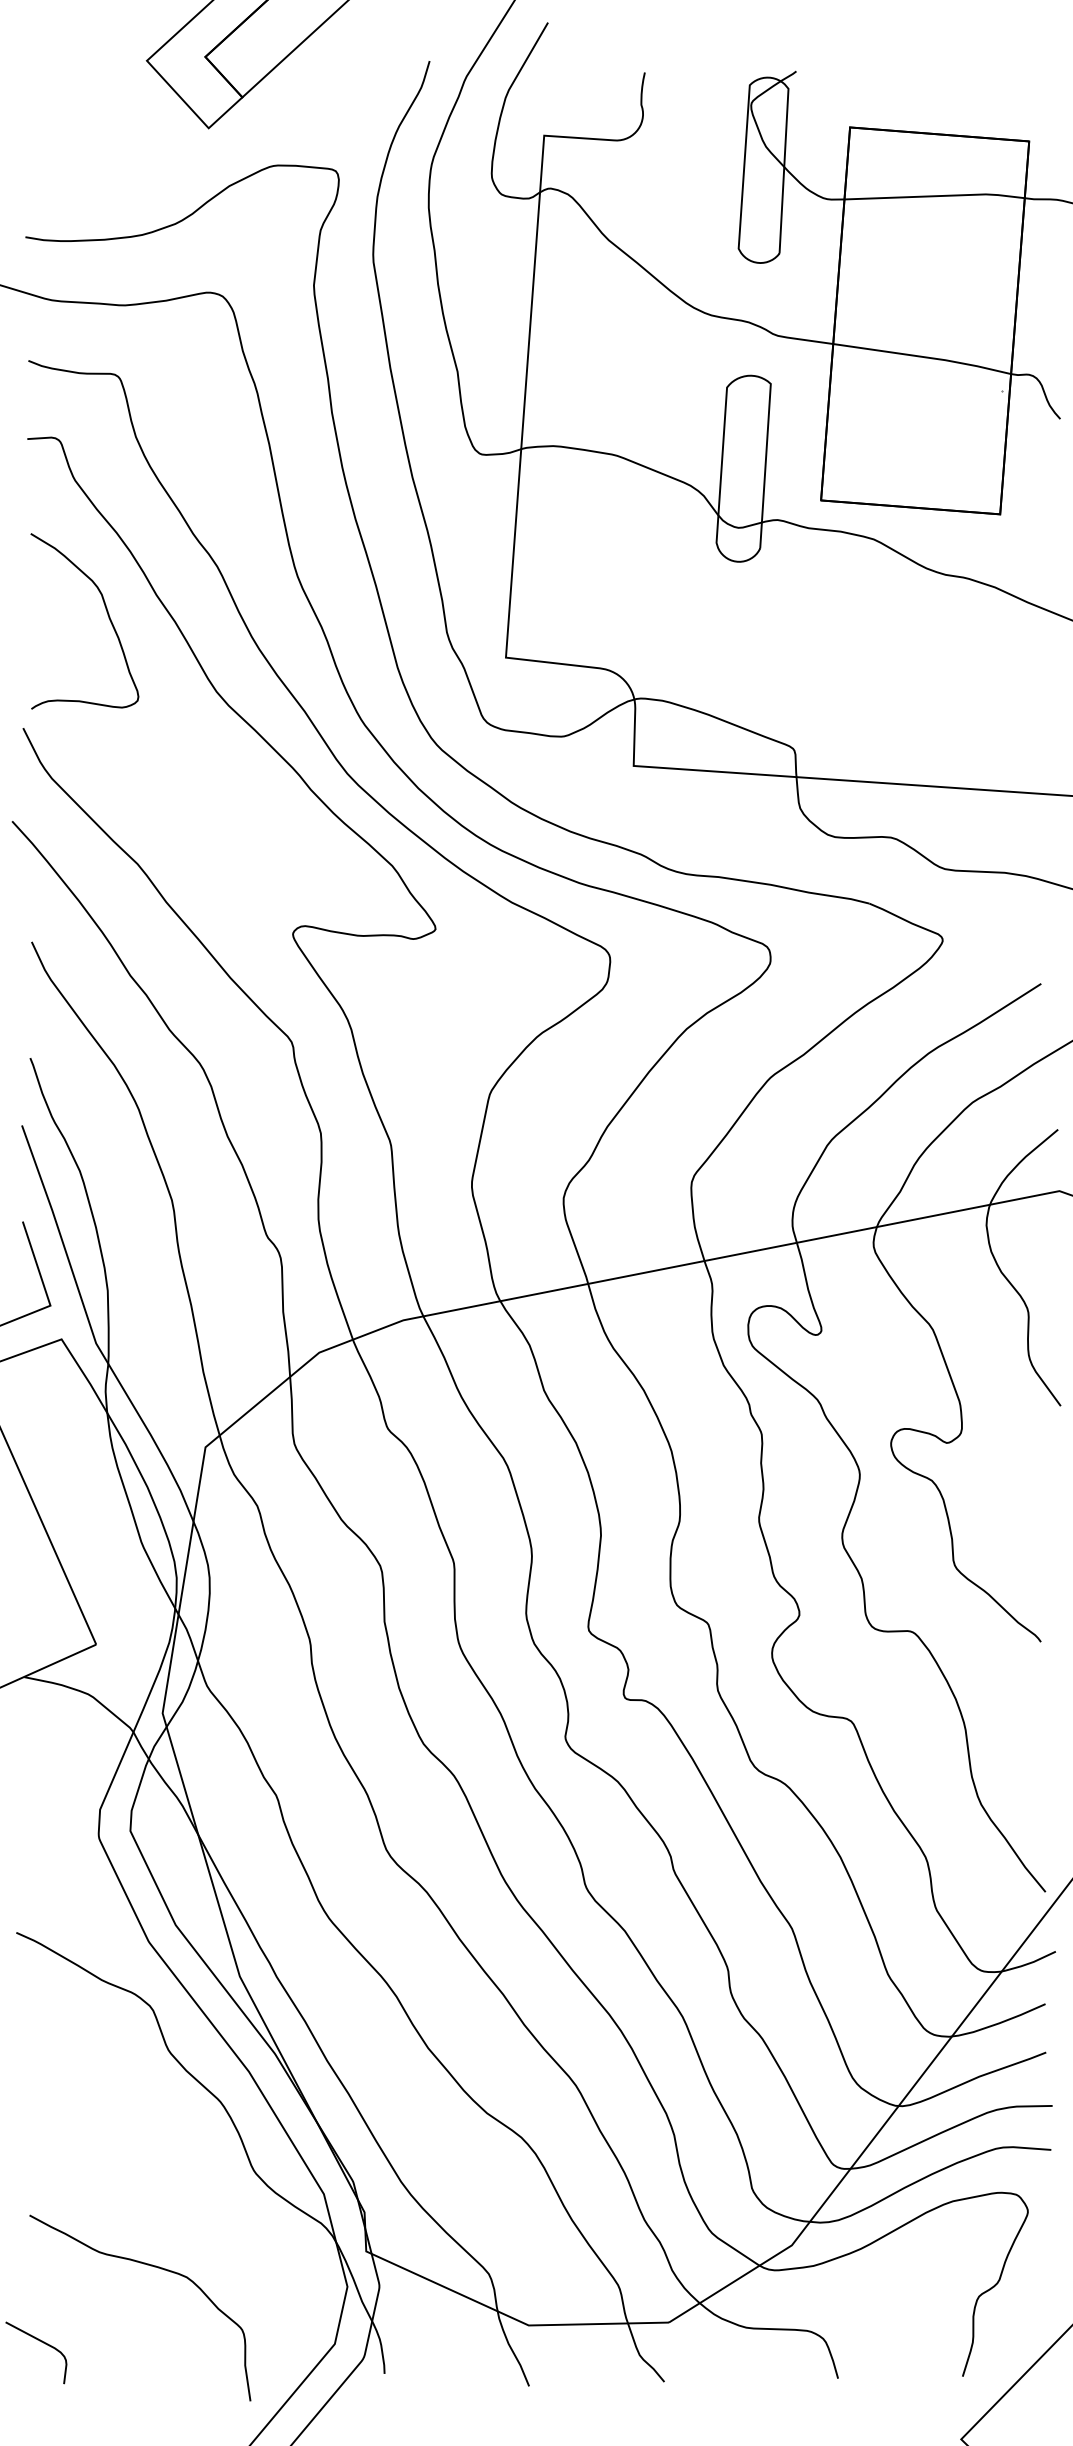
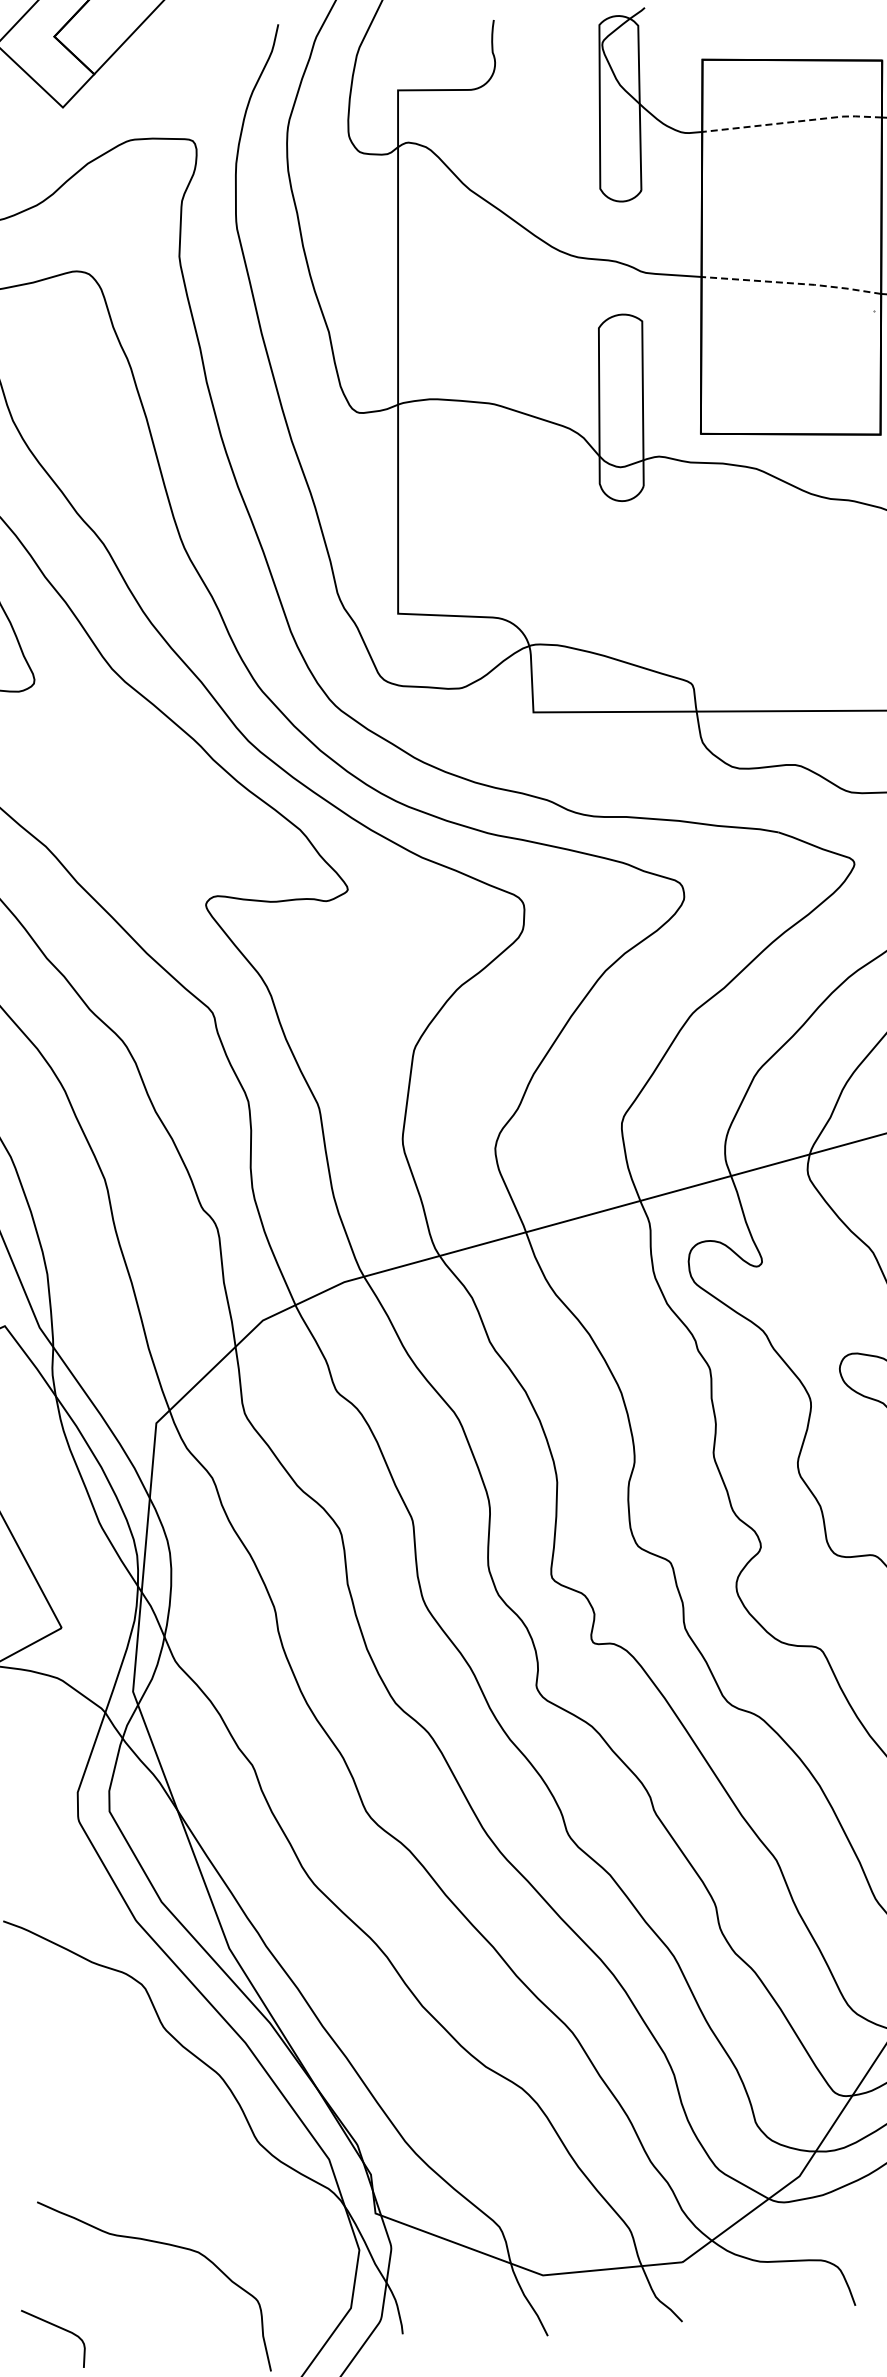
line: (936, 196) -> (793, 122), solid -> dashed
line: (923, 357) -> (792, 283), solid -> dashed

